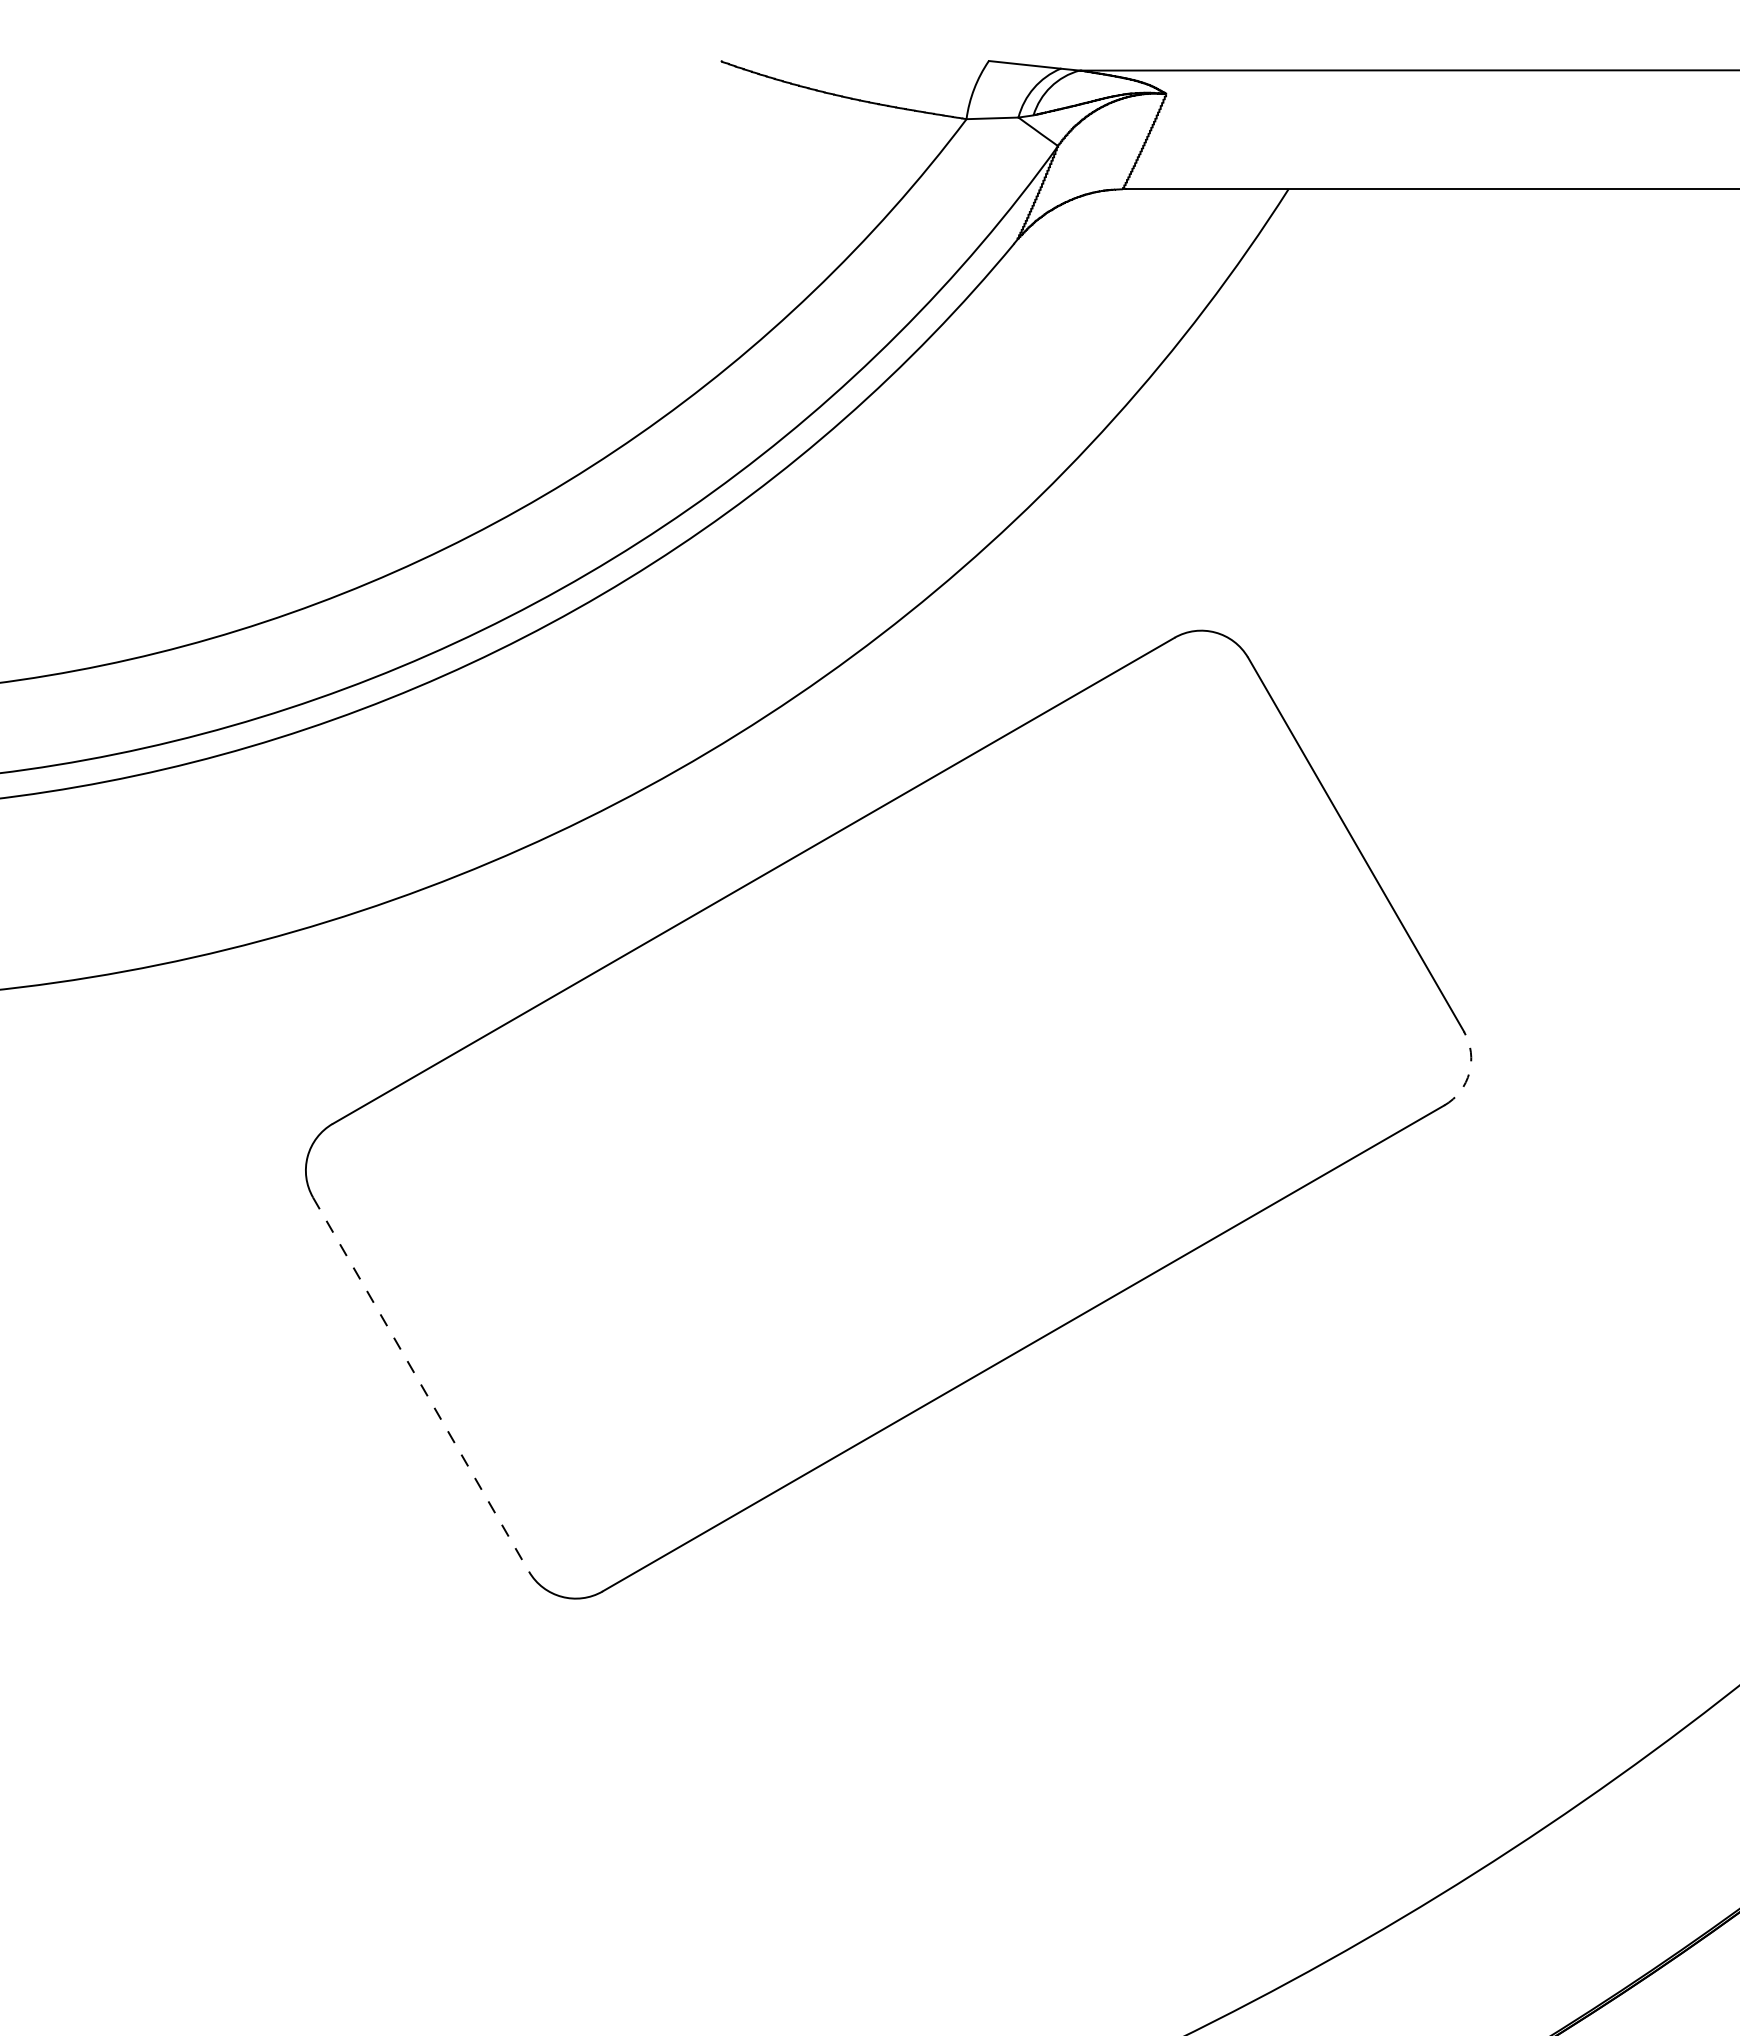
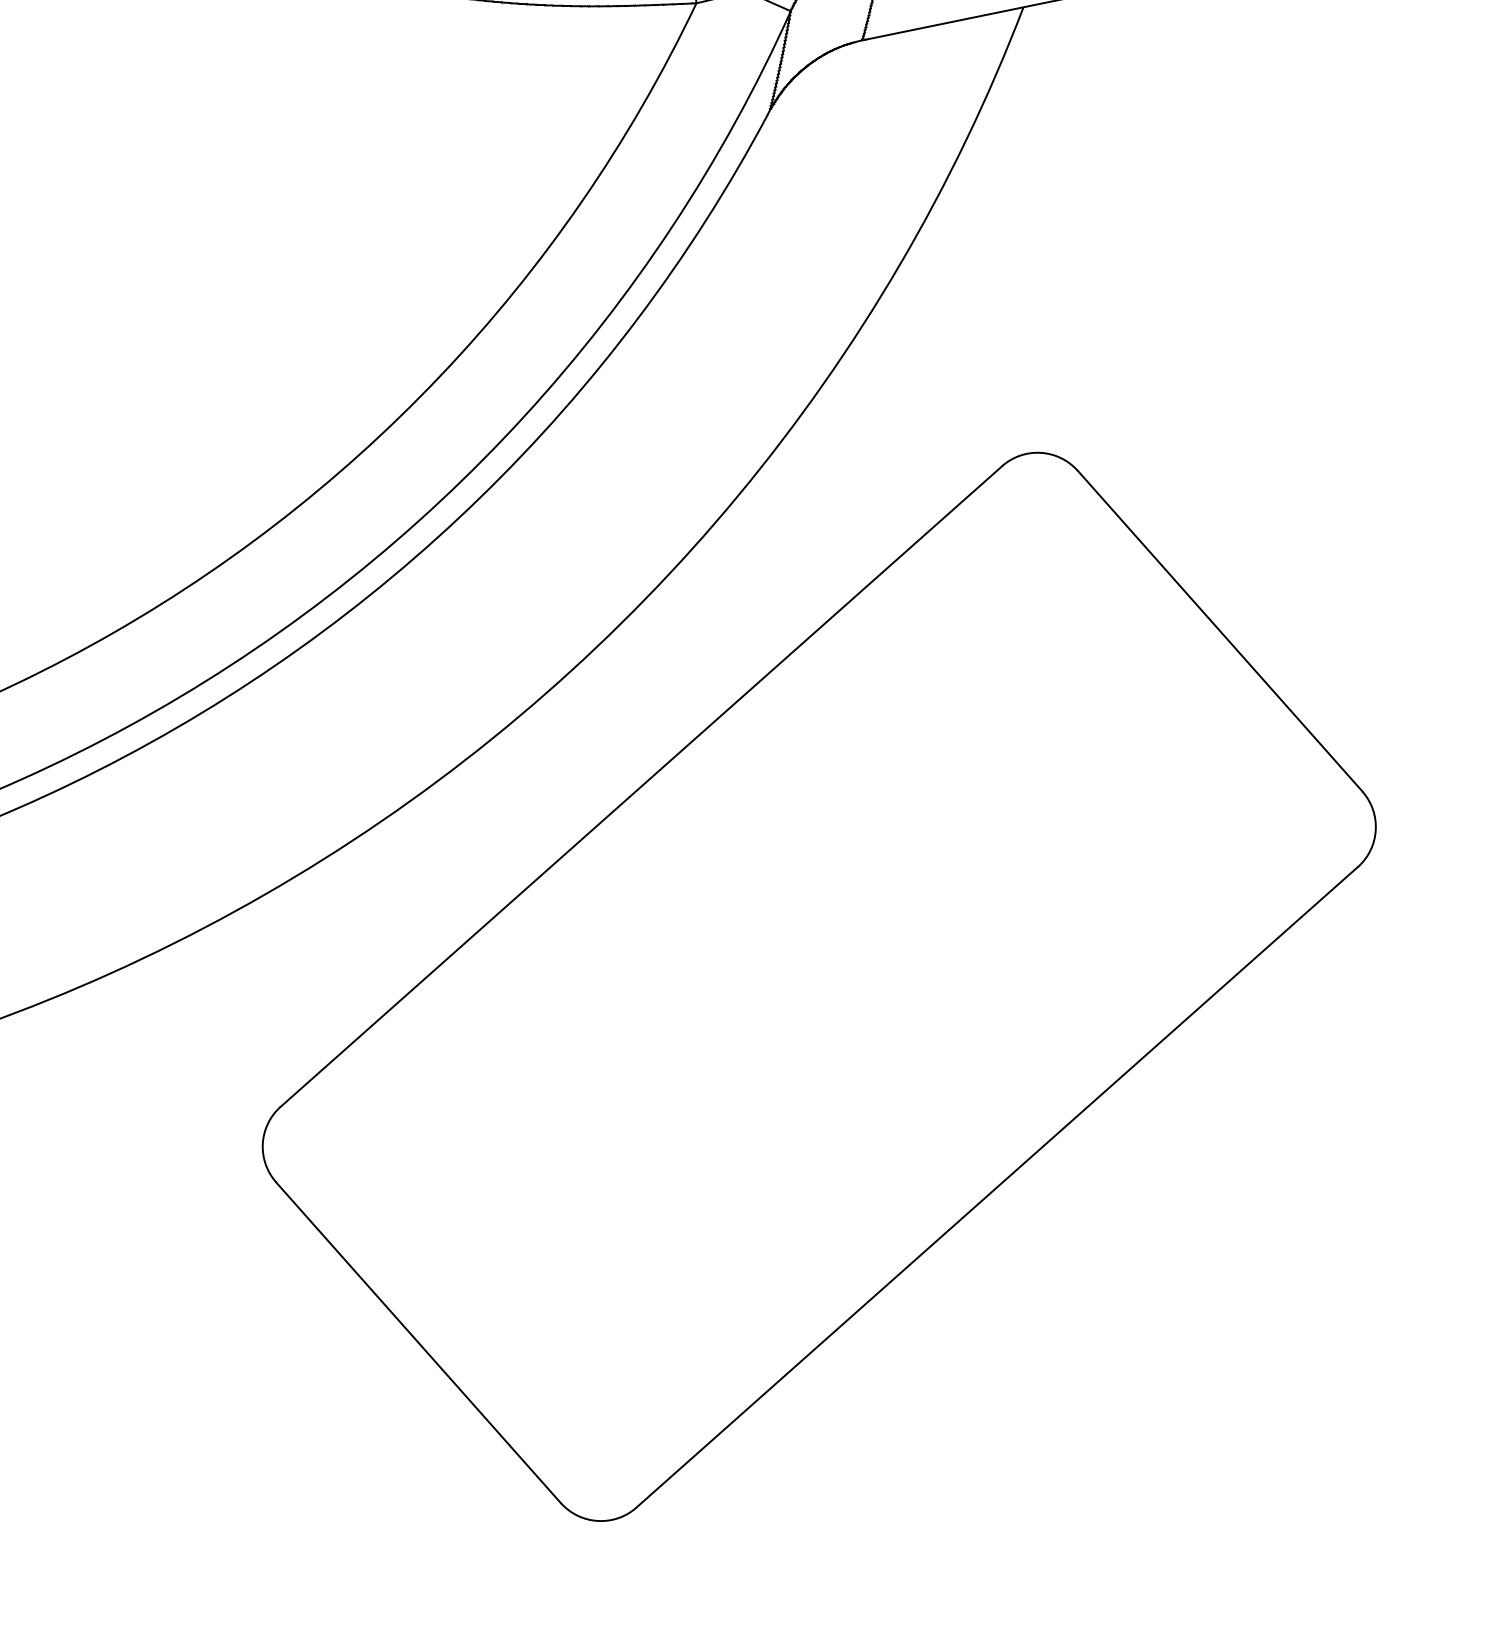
arc: (1469, 1072) -> (1375, 829), dashed -> solid
line: (421, 1384) -> (418, 1342), dashed -> solid

